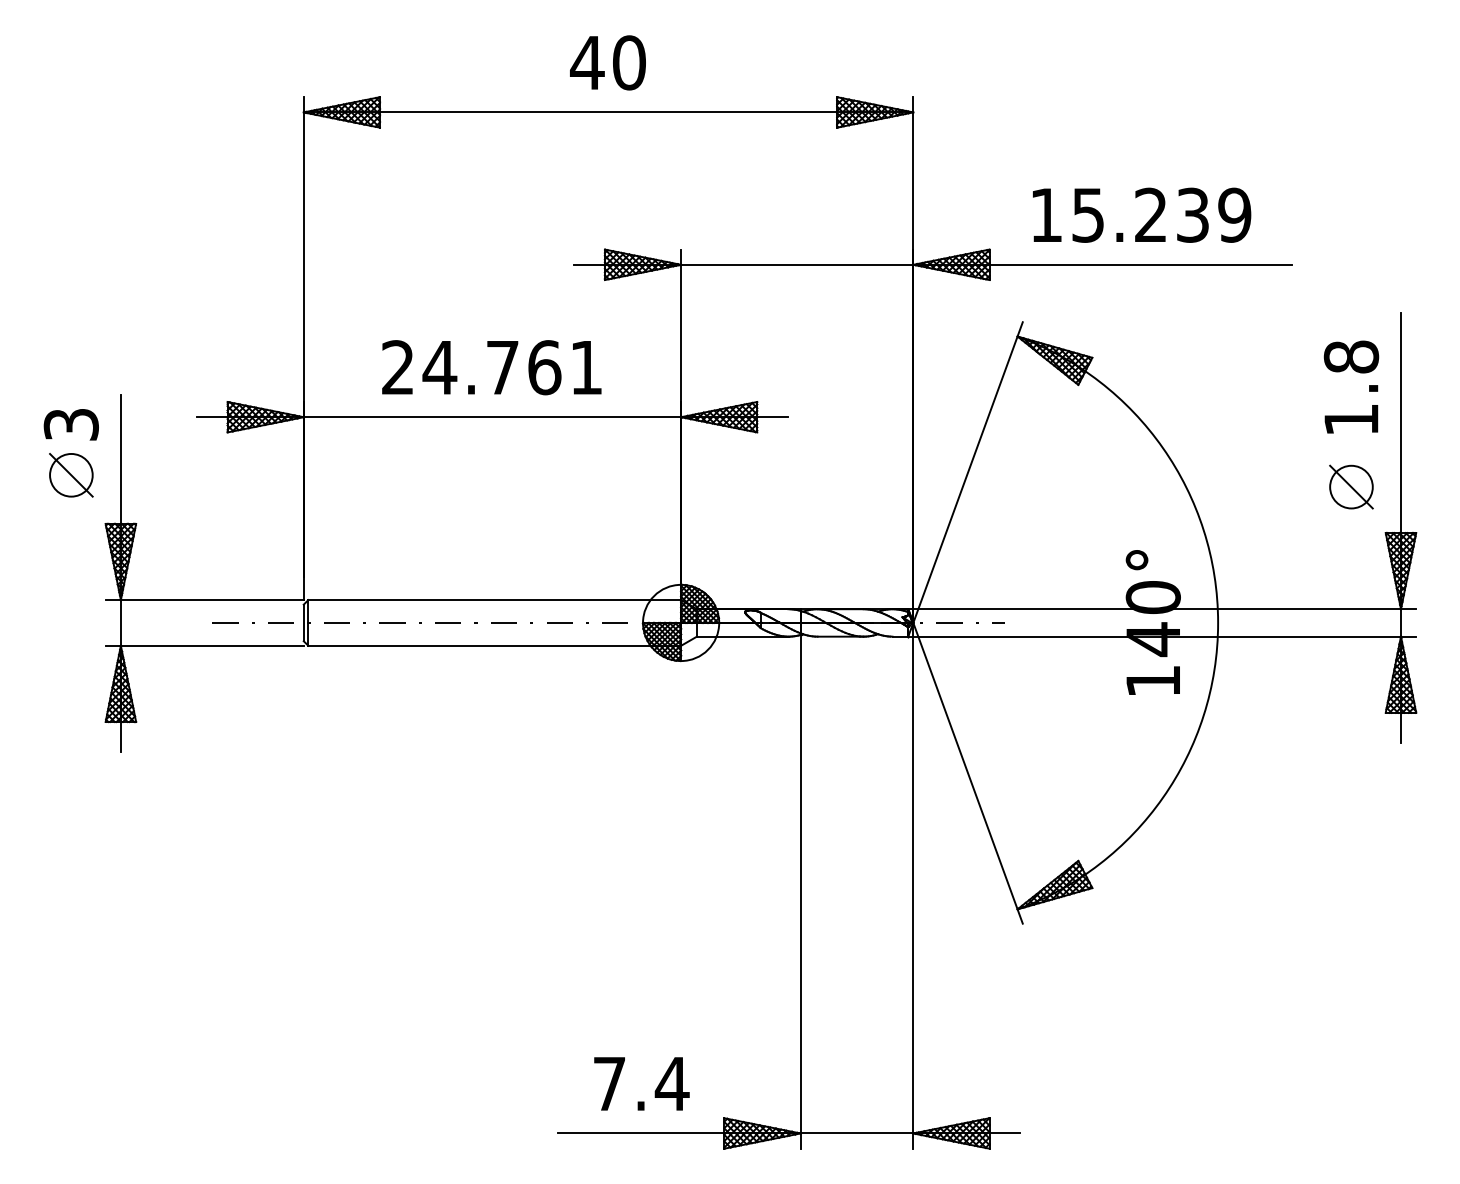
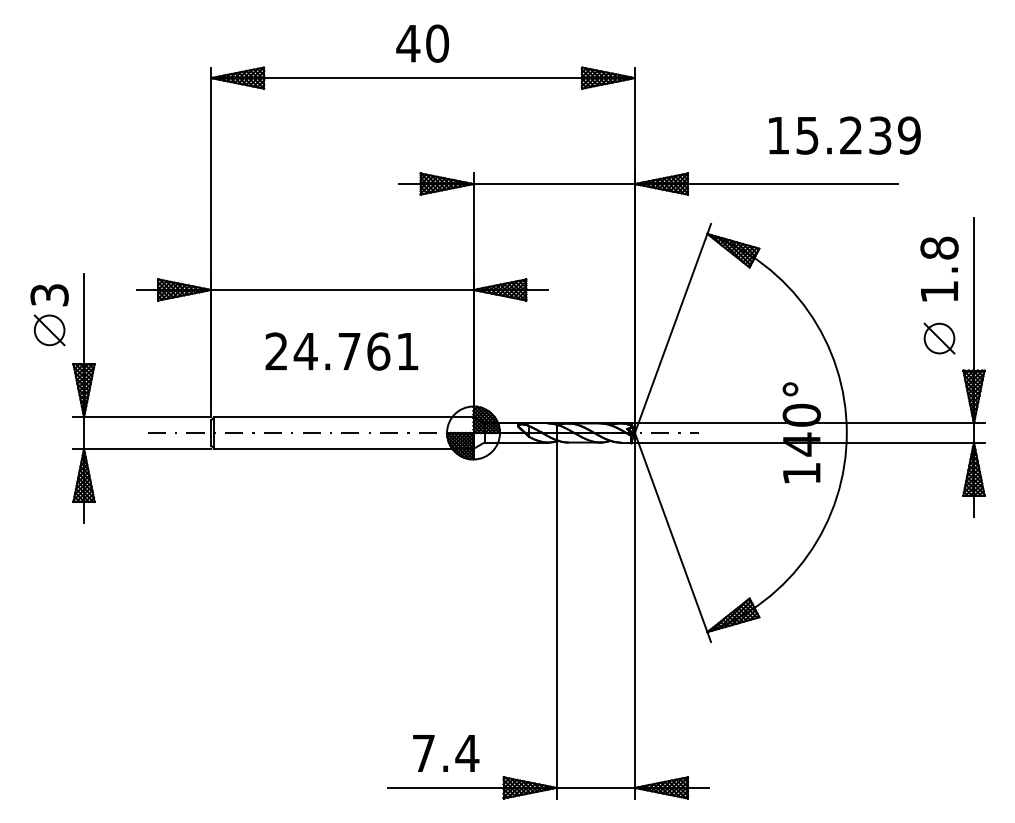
text: (1141, 215) -> (844, 135), moved
text: (491, 367) -> (341, 351), moved

